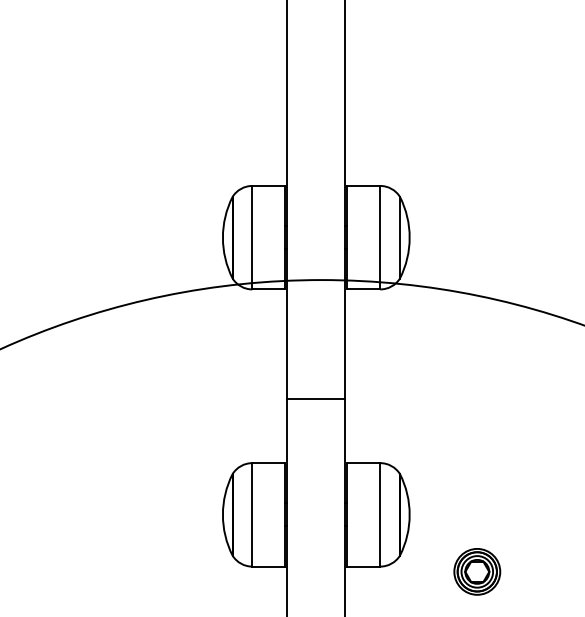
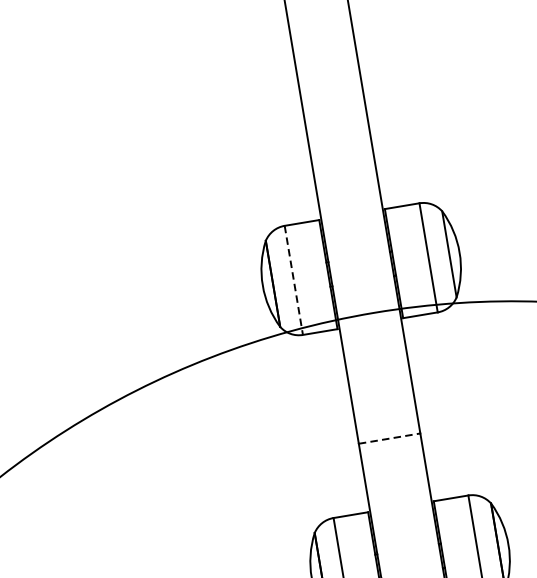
line: (252, 237) -> (293, 280), solid -> dashed
line: (316, 398) -> (389, 438), solid -> dashed

